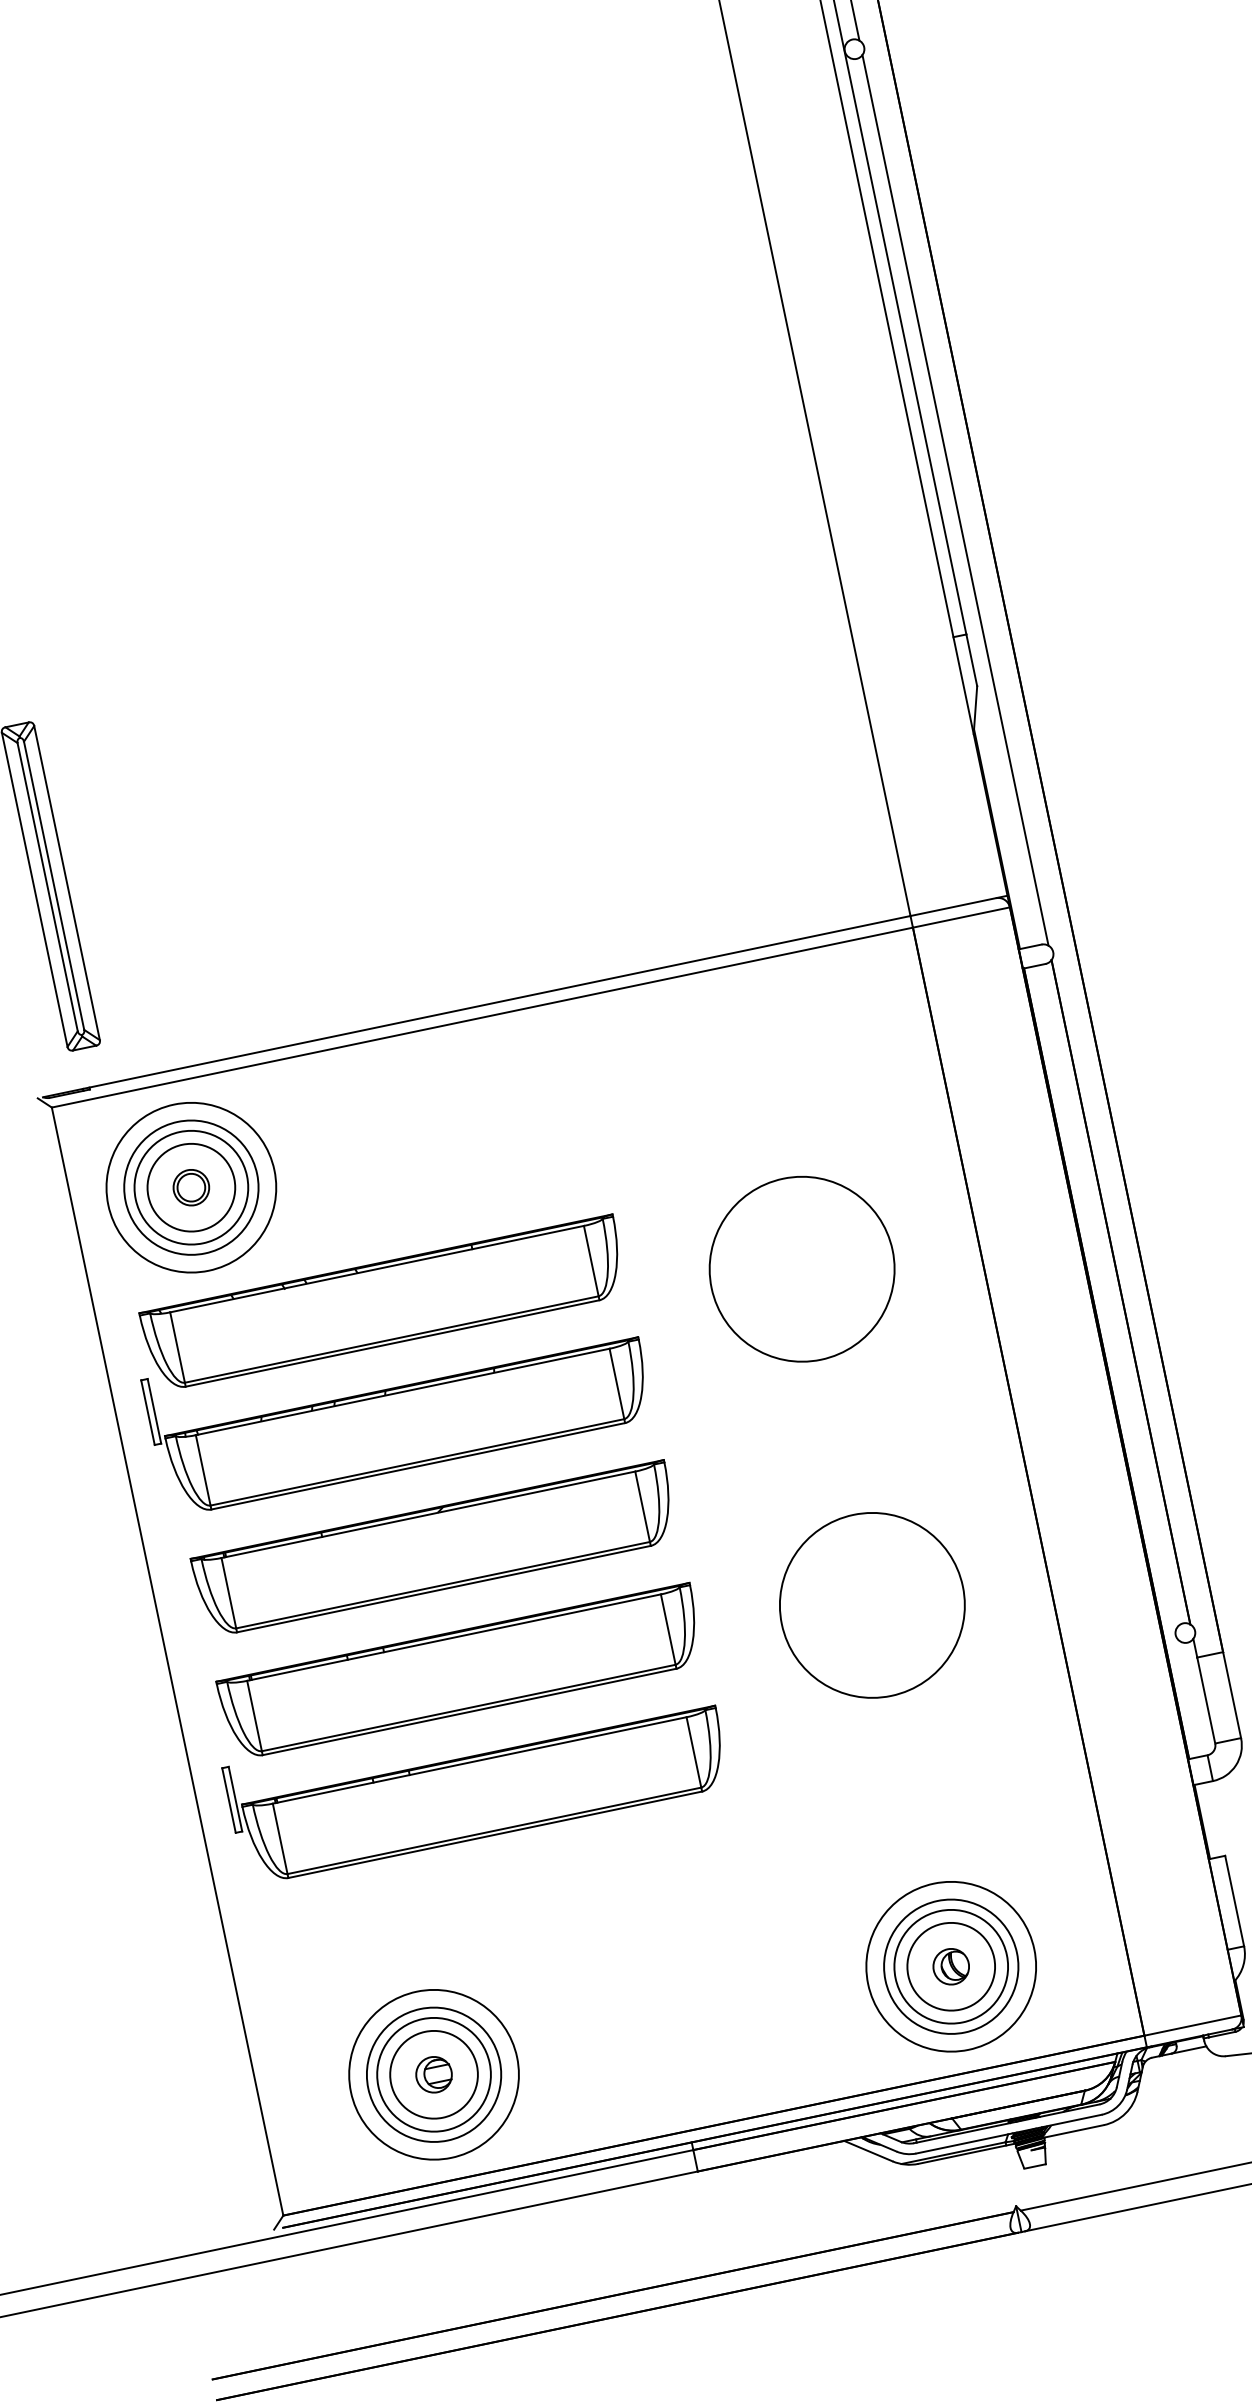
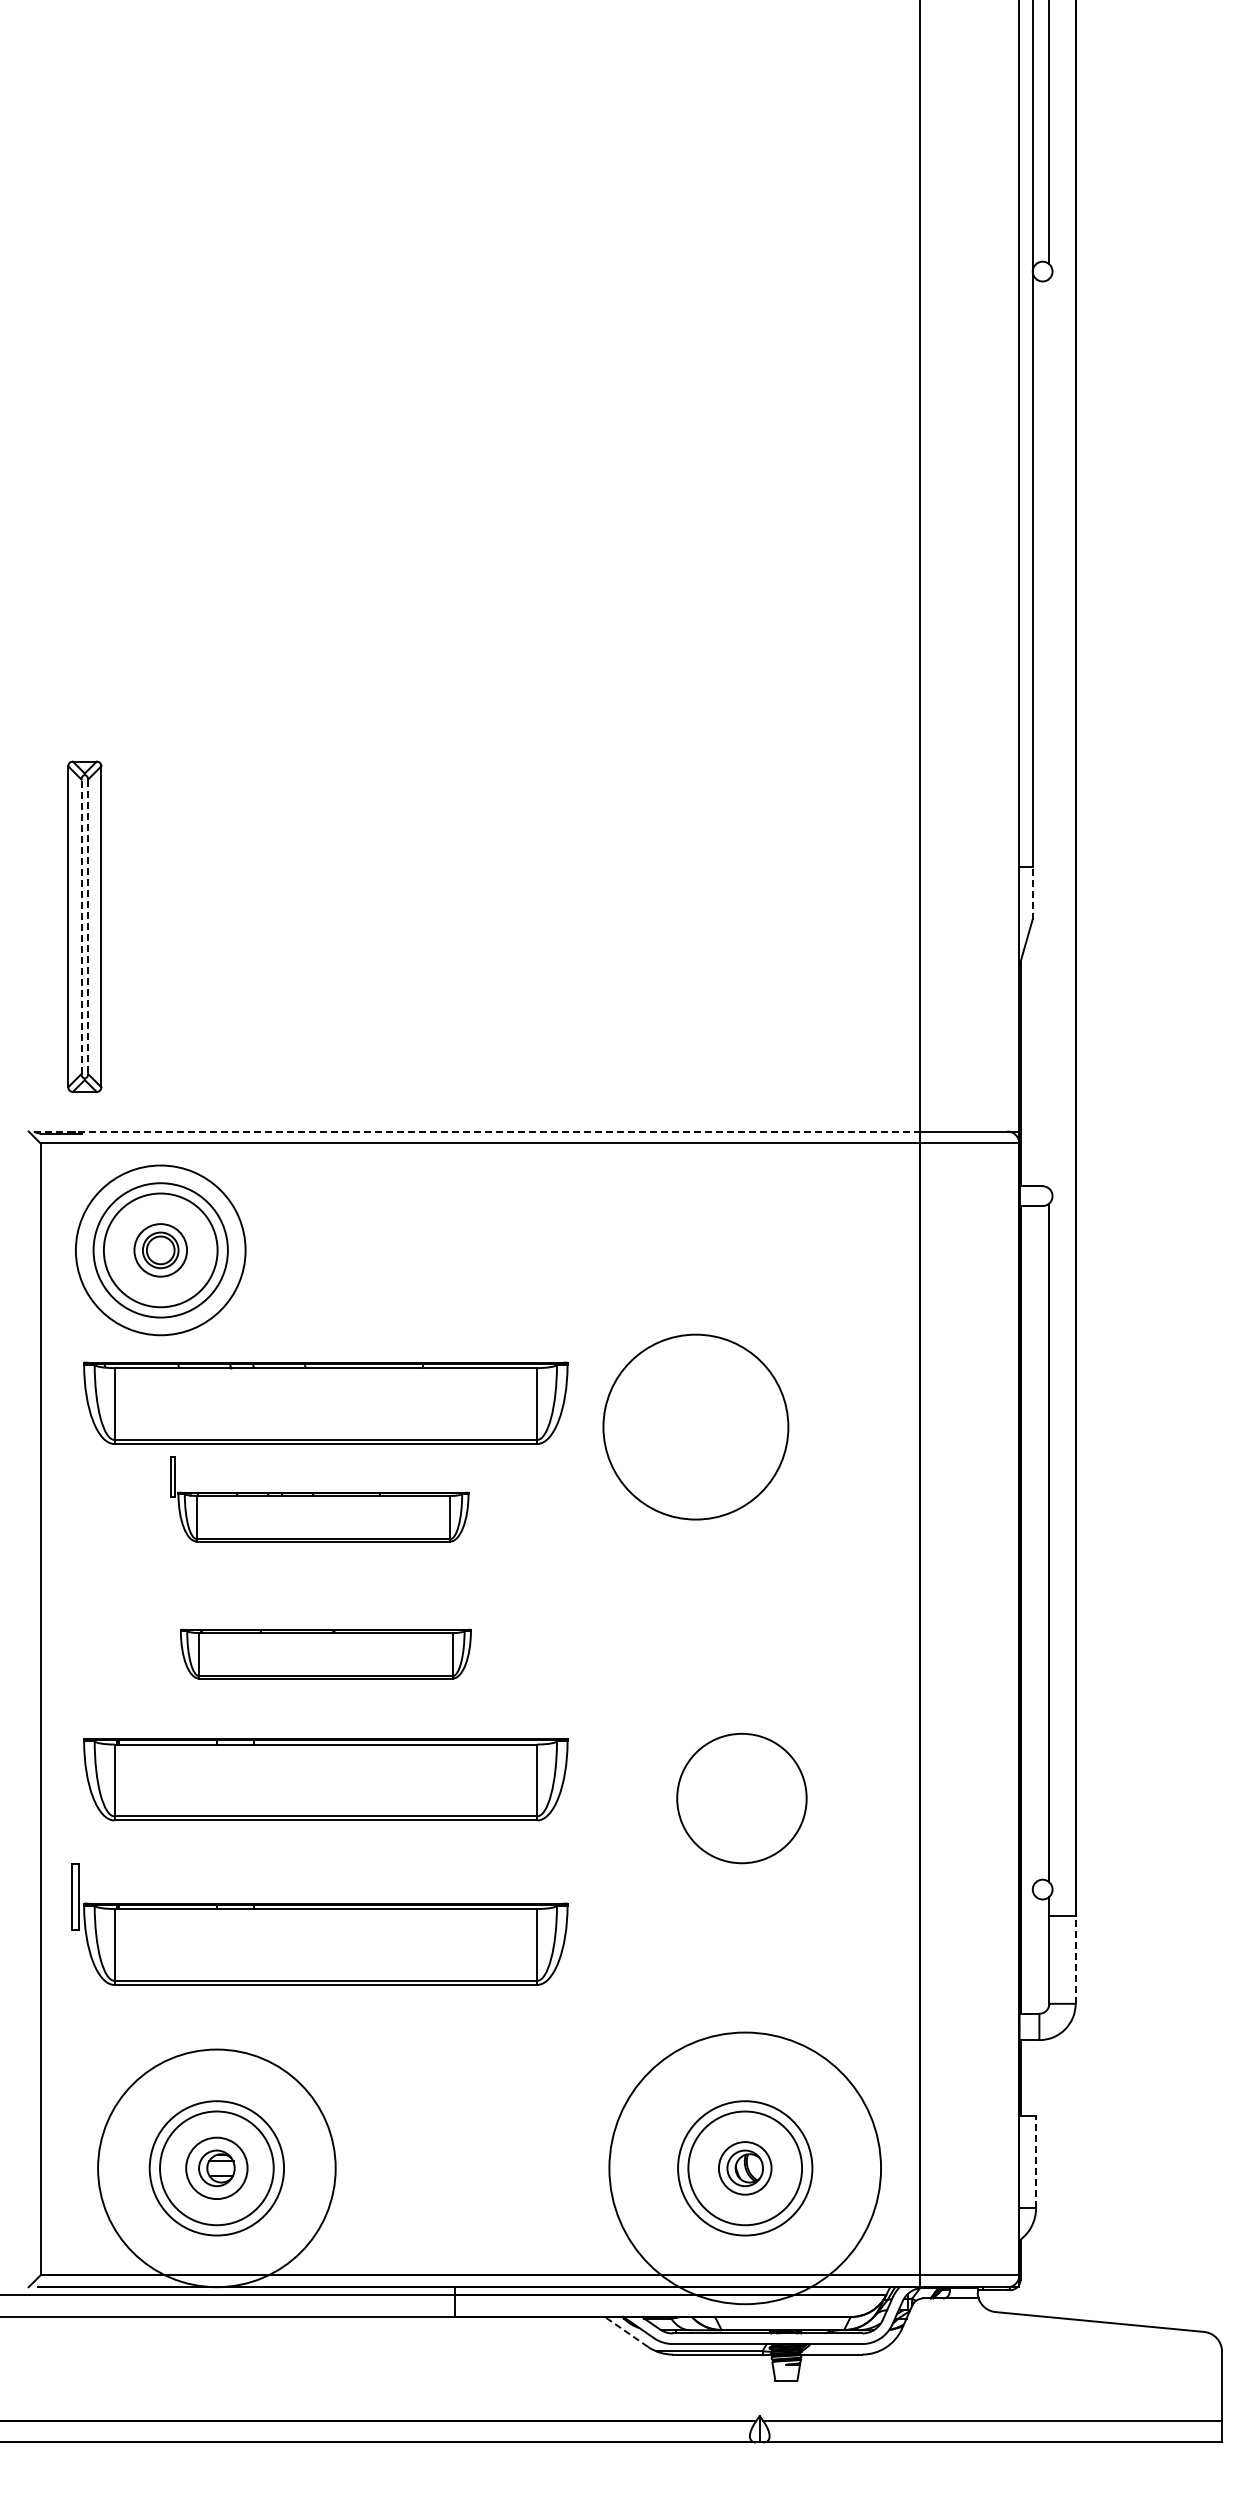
line: (955, 499) -> (1049, 733), removed
line: (971, 660) -> (1032, 893), solid -> dashed
line: (47, 886) -> (81, 926), solid -> dashed
line: (54, 886) -> (88, 927), solid -> dashed
line: (477, 1006) -> (477, 1131), solid -> dashed
circle: (191, 1187) -> (160, 1250), size x0.6
circle: (801, 1268) -> (695, 1426), moved
part: (397, 1399) -> (319, 1499), size x0.6
part: (435, 1548) -> (325, 1653), size x0.6
circle: (871, 1605) -> (741, 1798), size x0.7
line: (1231, 1694) -> (1075, 1959), solid -> dashed
part: (476, 1776) -> (319, 1924), moved
line: (1234, 1900) -> (1036, 2161), solid -> dashed
circle: (951, 1966) -> (745, 2168), size x0.6
circle: (951, 1966) -> (745, 2168), size x1.6
circle: (433, 2075) -> (216, 2168), size x0.7
circle: (433, 2075) -> (216, 2168), size x1.4
line: (868, 2150) -> (626, 2331), solid -> dashed

